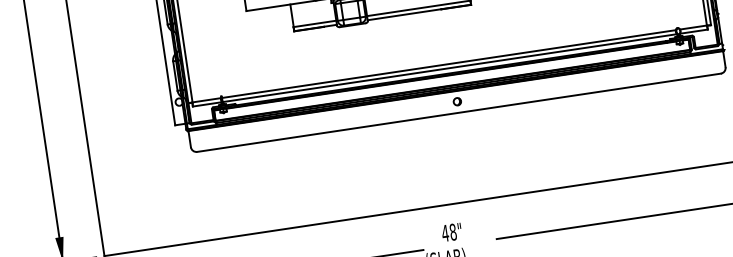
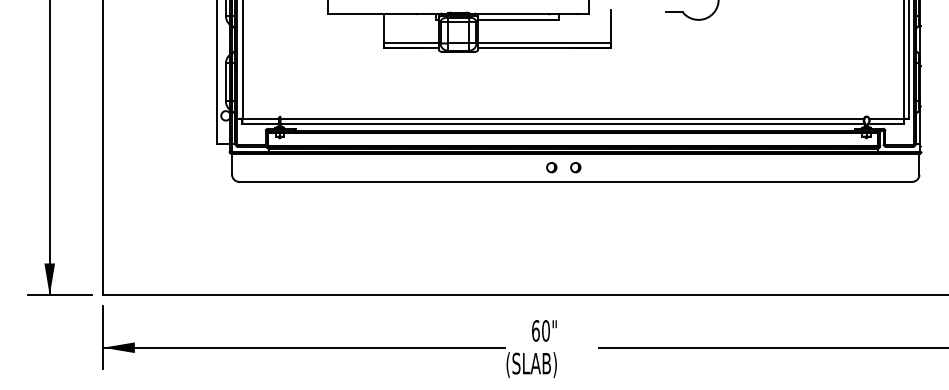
part: (438, 104) -> (551, 167), added
text: (448, 232) -> (540, 330), 48" -> 60"

